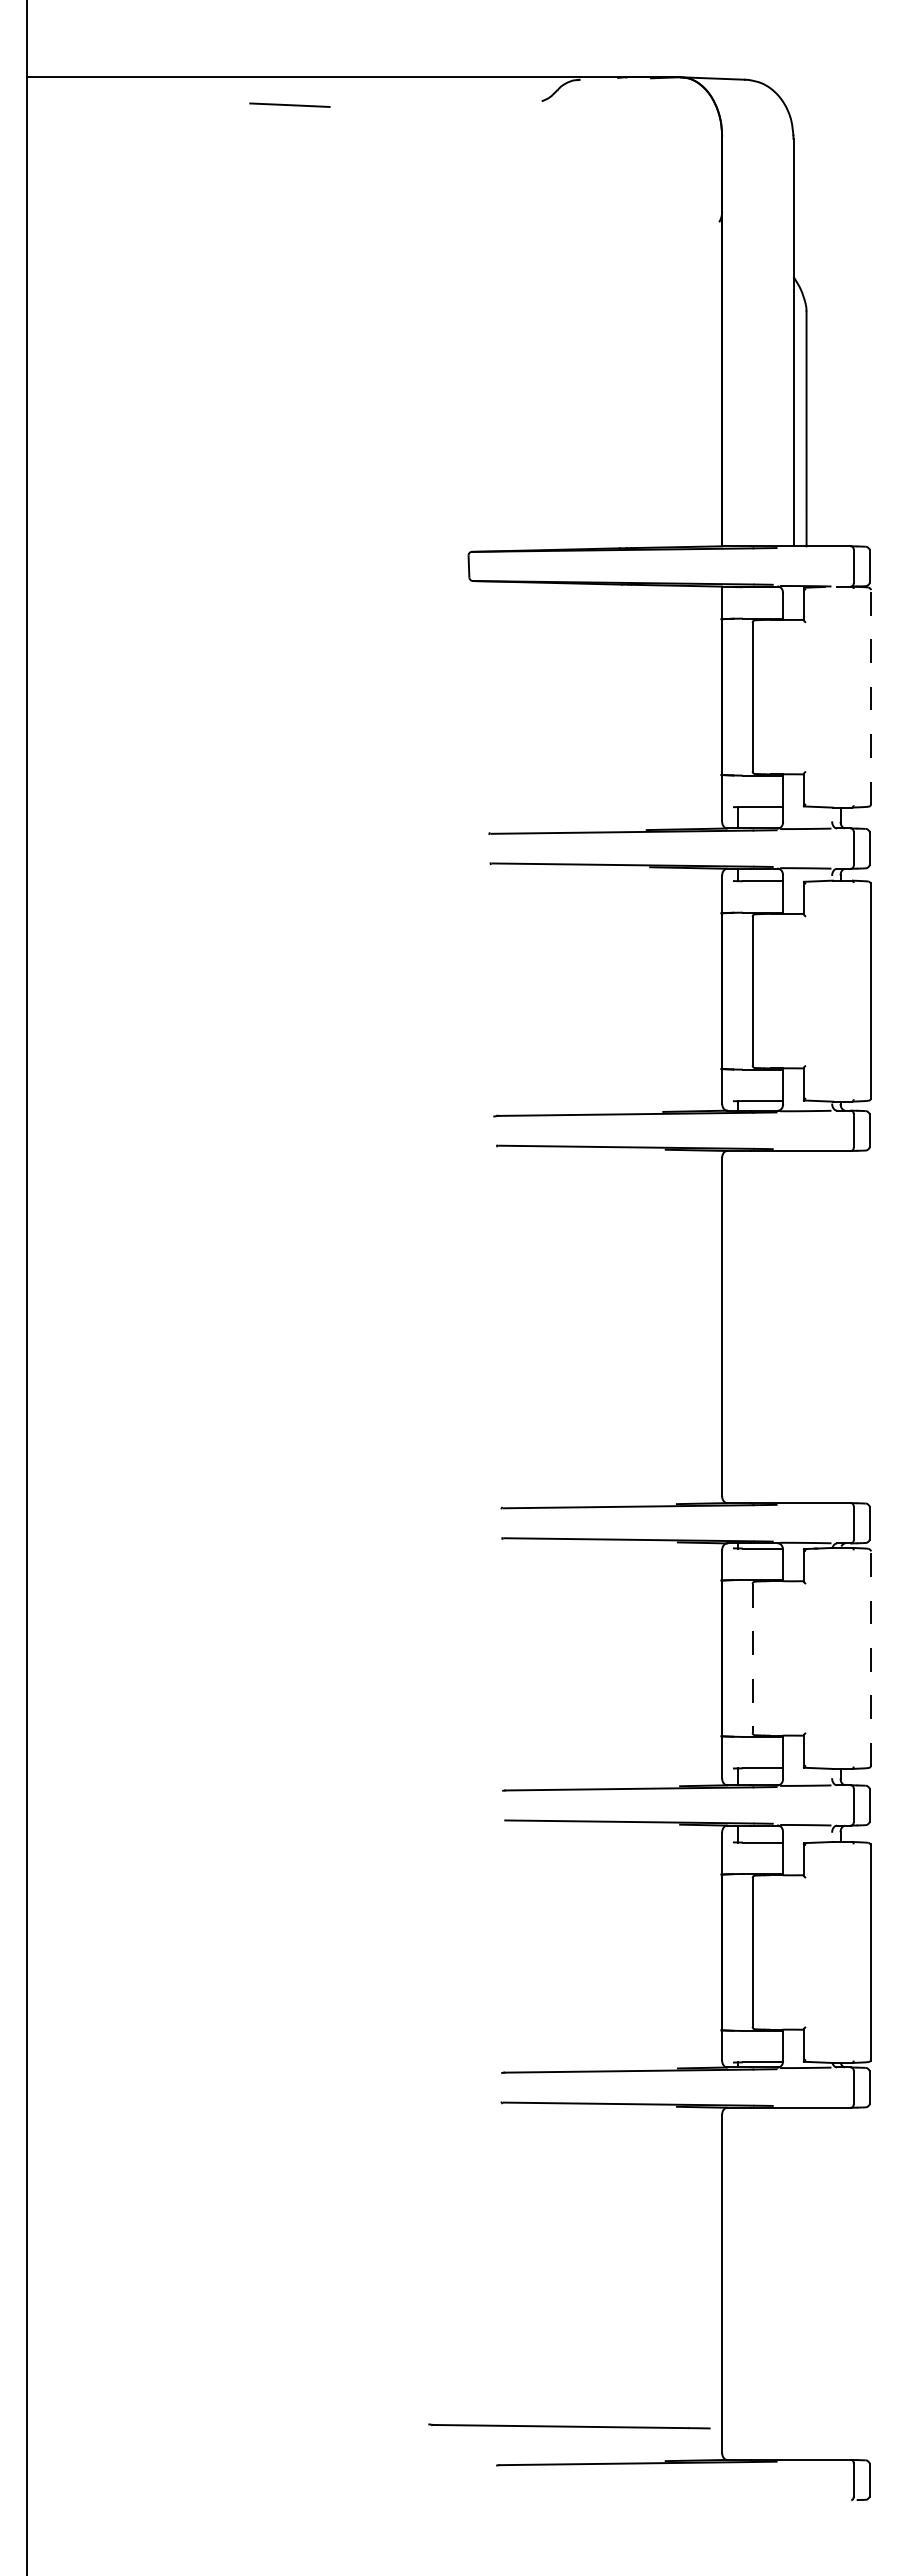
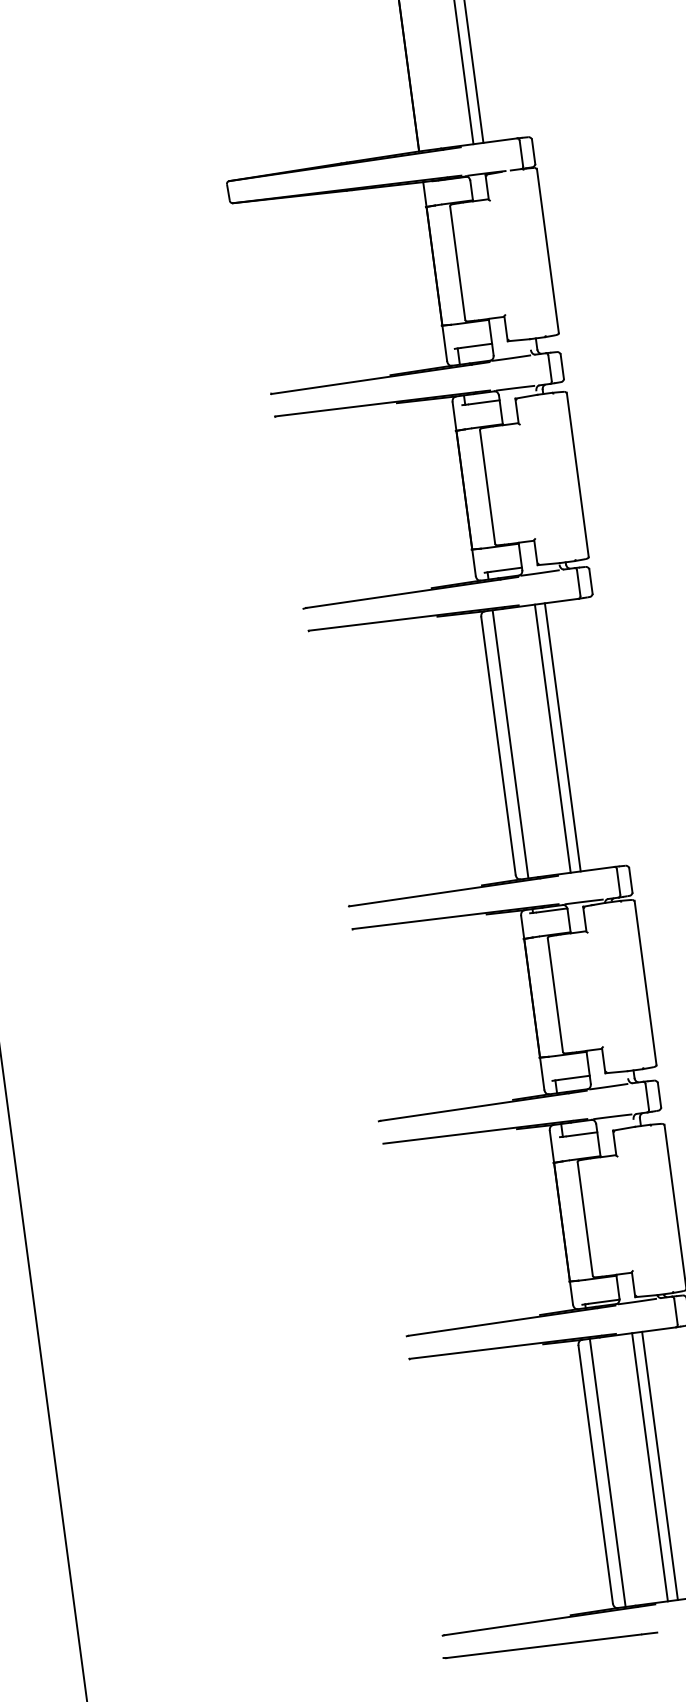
line: (871, 696) -> (548, 250), dashed -> solid
line: (737, 1326) -> (510, 743), added
line: (793, 1326) -> (552, 738), added
line: (806, 1326) -> (562, 736), added
line: (871, 1657) -> (645, 982), dashed -> solid
line: (752, 1658) -> (555, 995), dashed -> solid
line: (737, 2283) -> (607, 1472), added
line: (793, 2283) -> (649, 1467), added
line: (806, 2283) -> (659, 1465), added
line: (569, 2426) -> (550, 1645), moved

